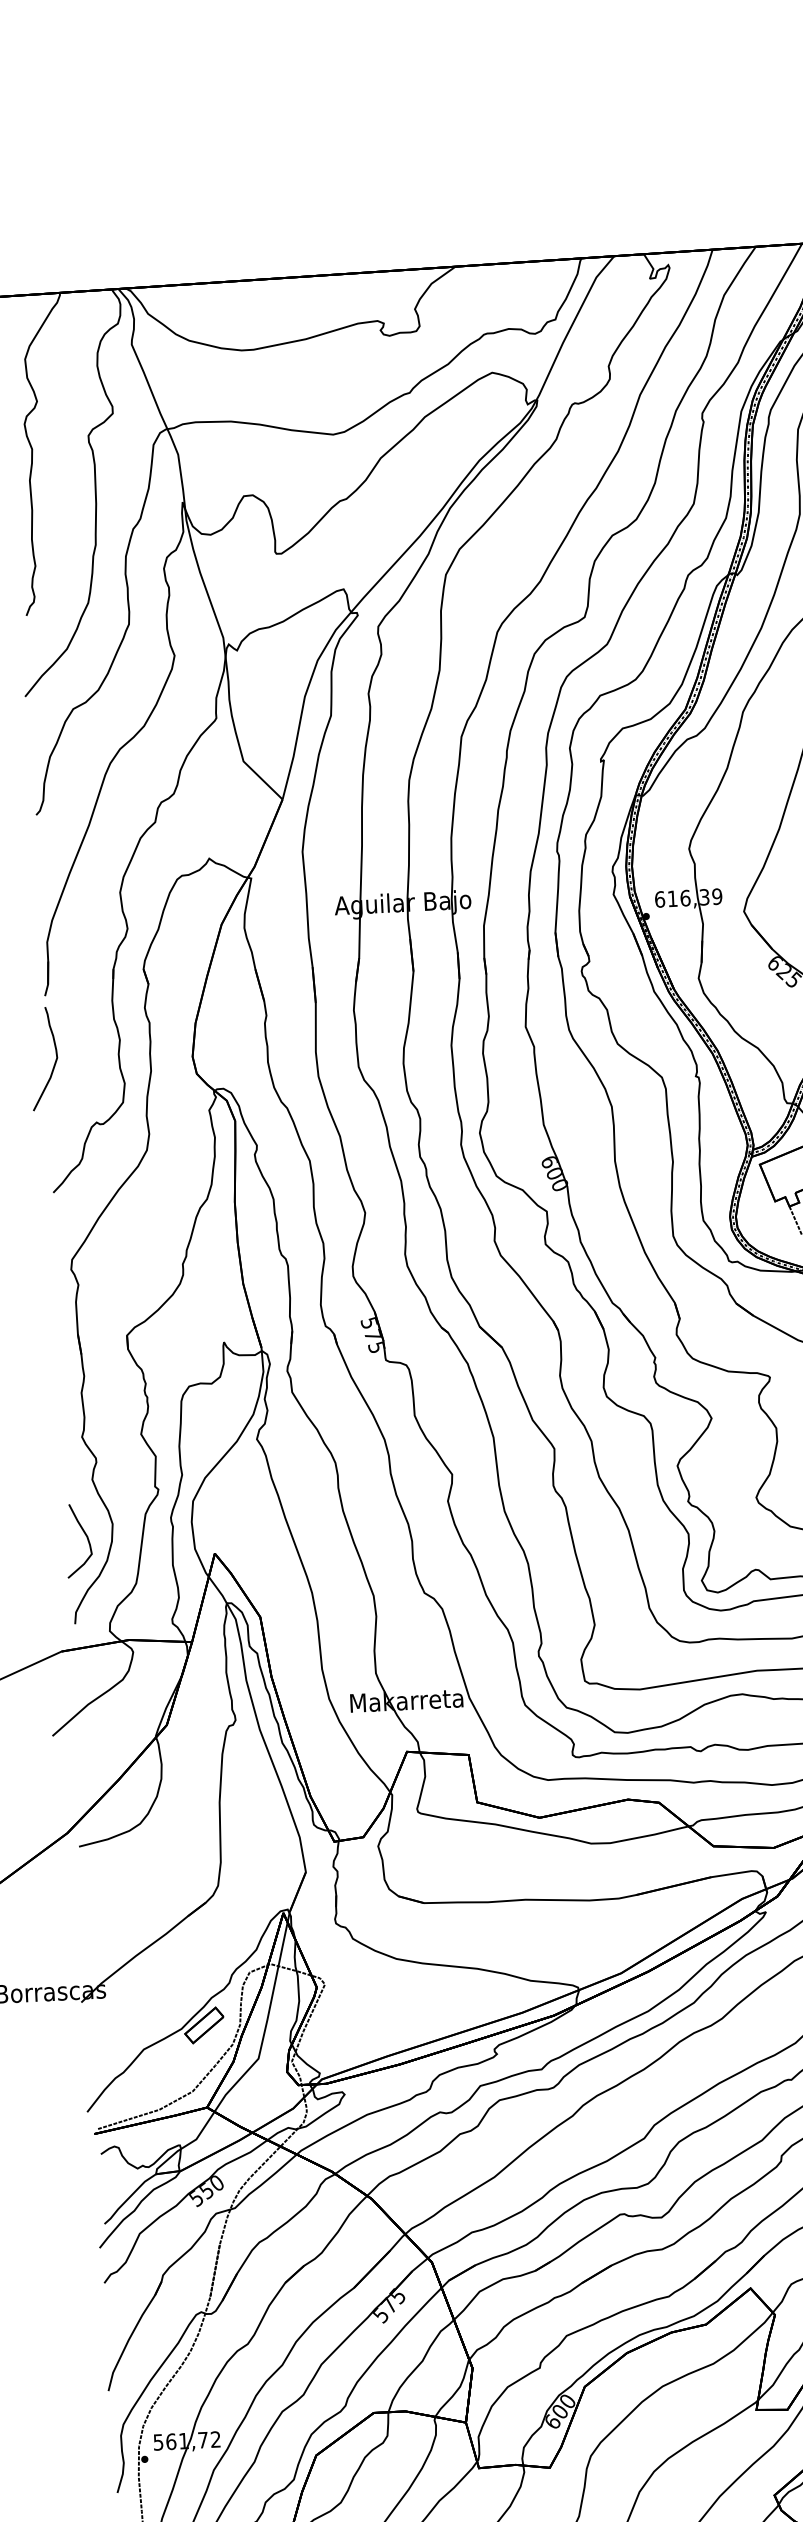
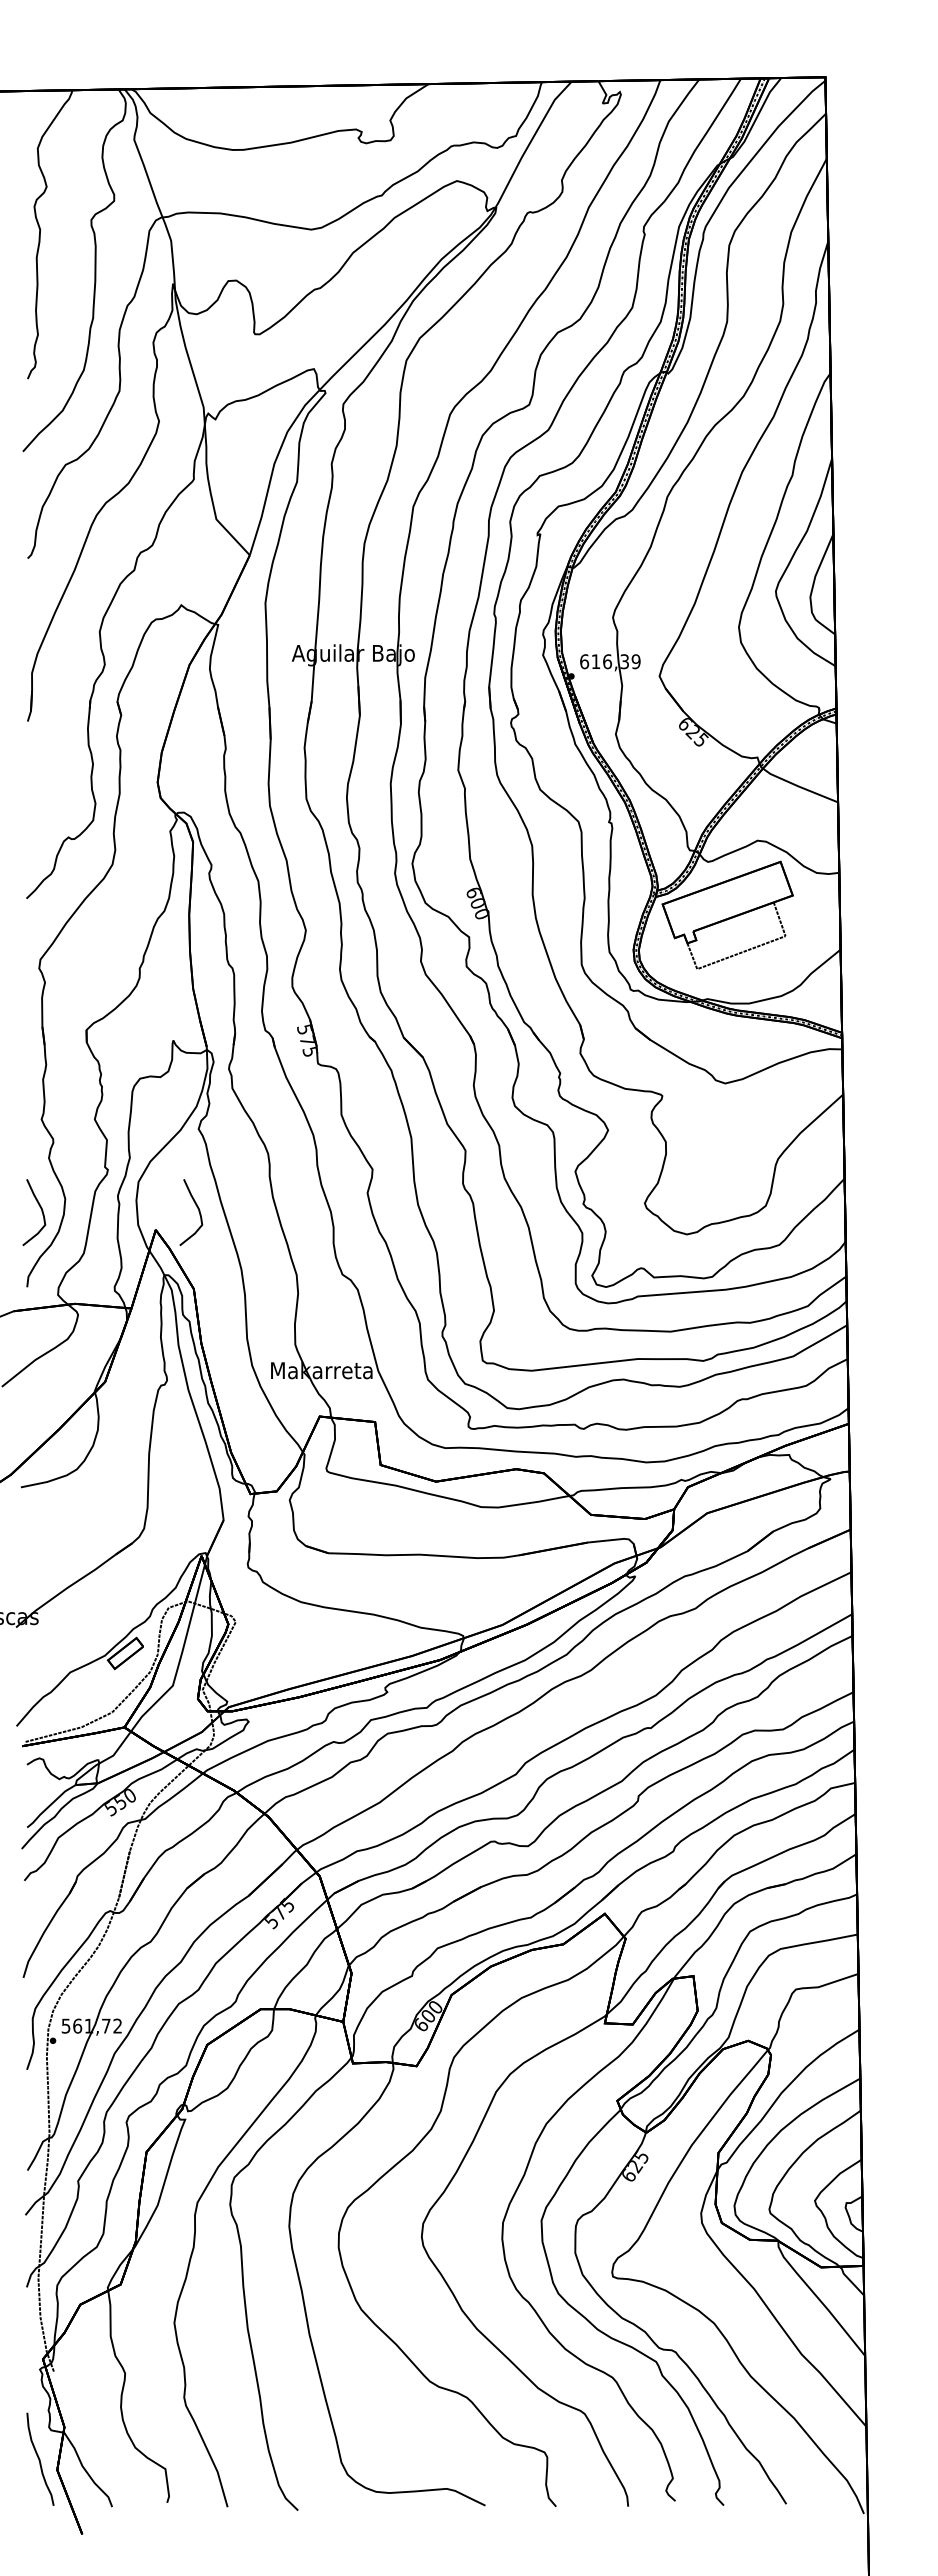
curve: (54, 1061) -> (33, 780), removed
curve: (261, 1531) -> (198, 1212), added

